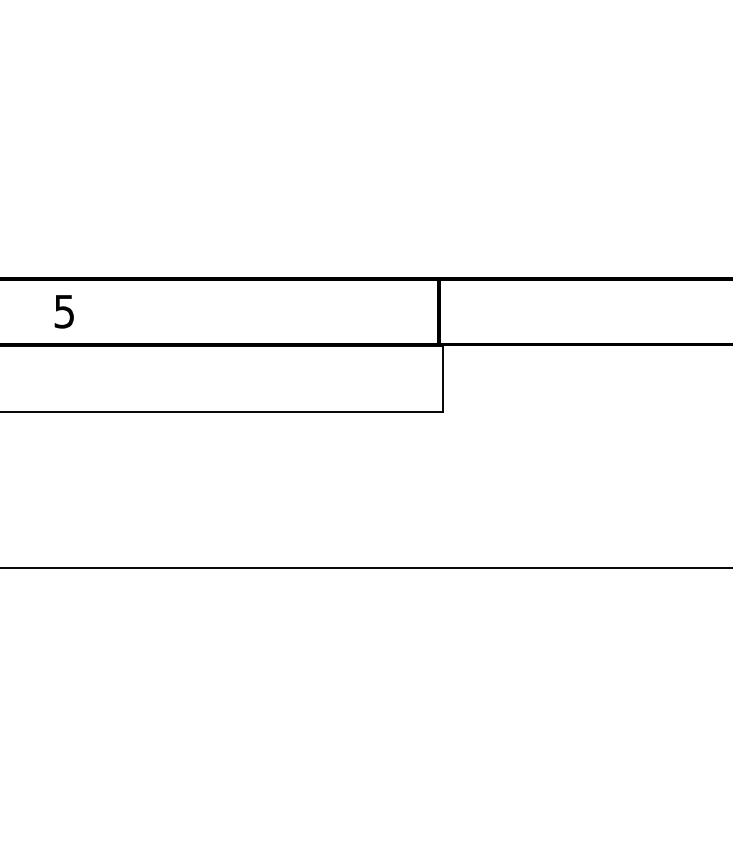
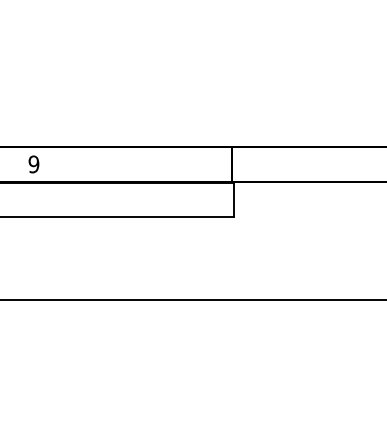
text: (63, 311) -> (33, 164), 5 -> 9

